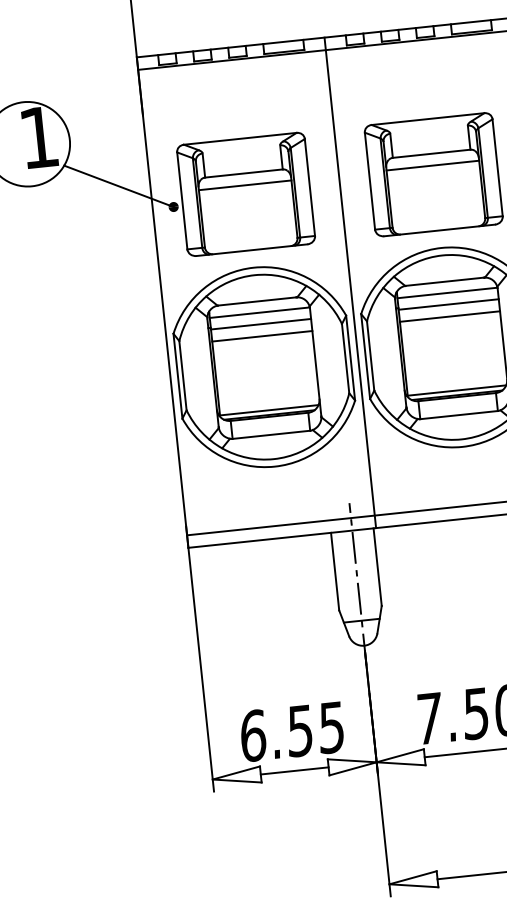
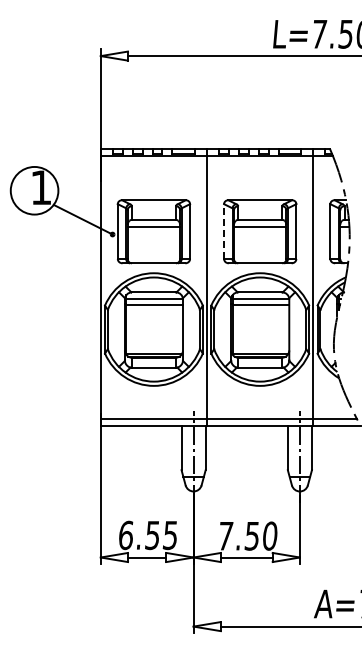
line: (370, 180) -> (224, 231), solid -> dashed
line: (449, 317) -> (260, 312), removed
line: (262, 336) -> (154, 312), removed

